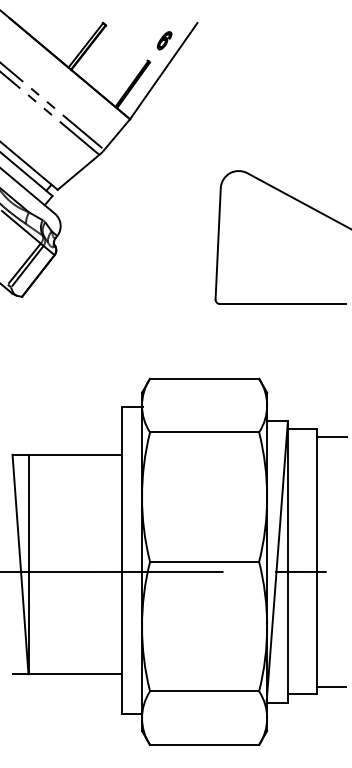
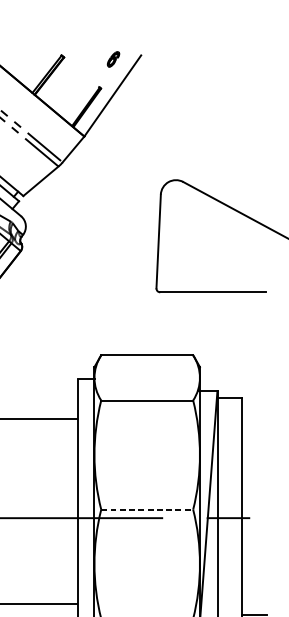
part: (164, 40) -> (113, 59), moved
line: (331, 436) -> (254, 403), removed
line: (204, 561) -> (147, 509), solid -> dashed

